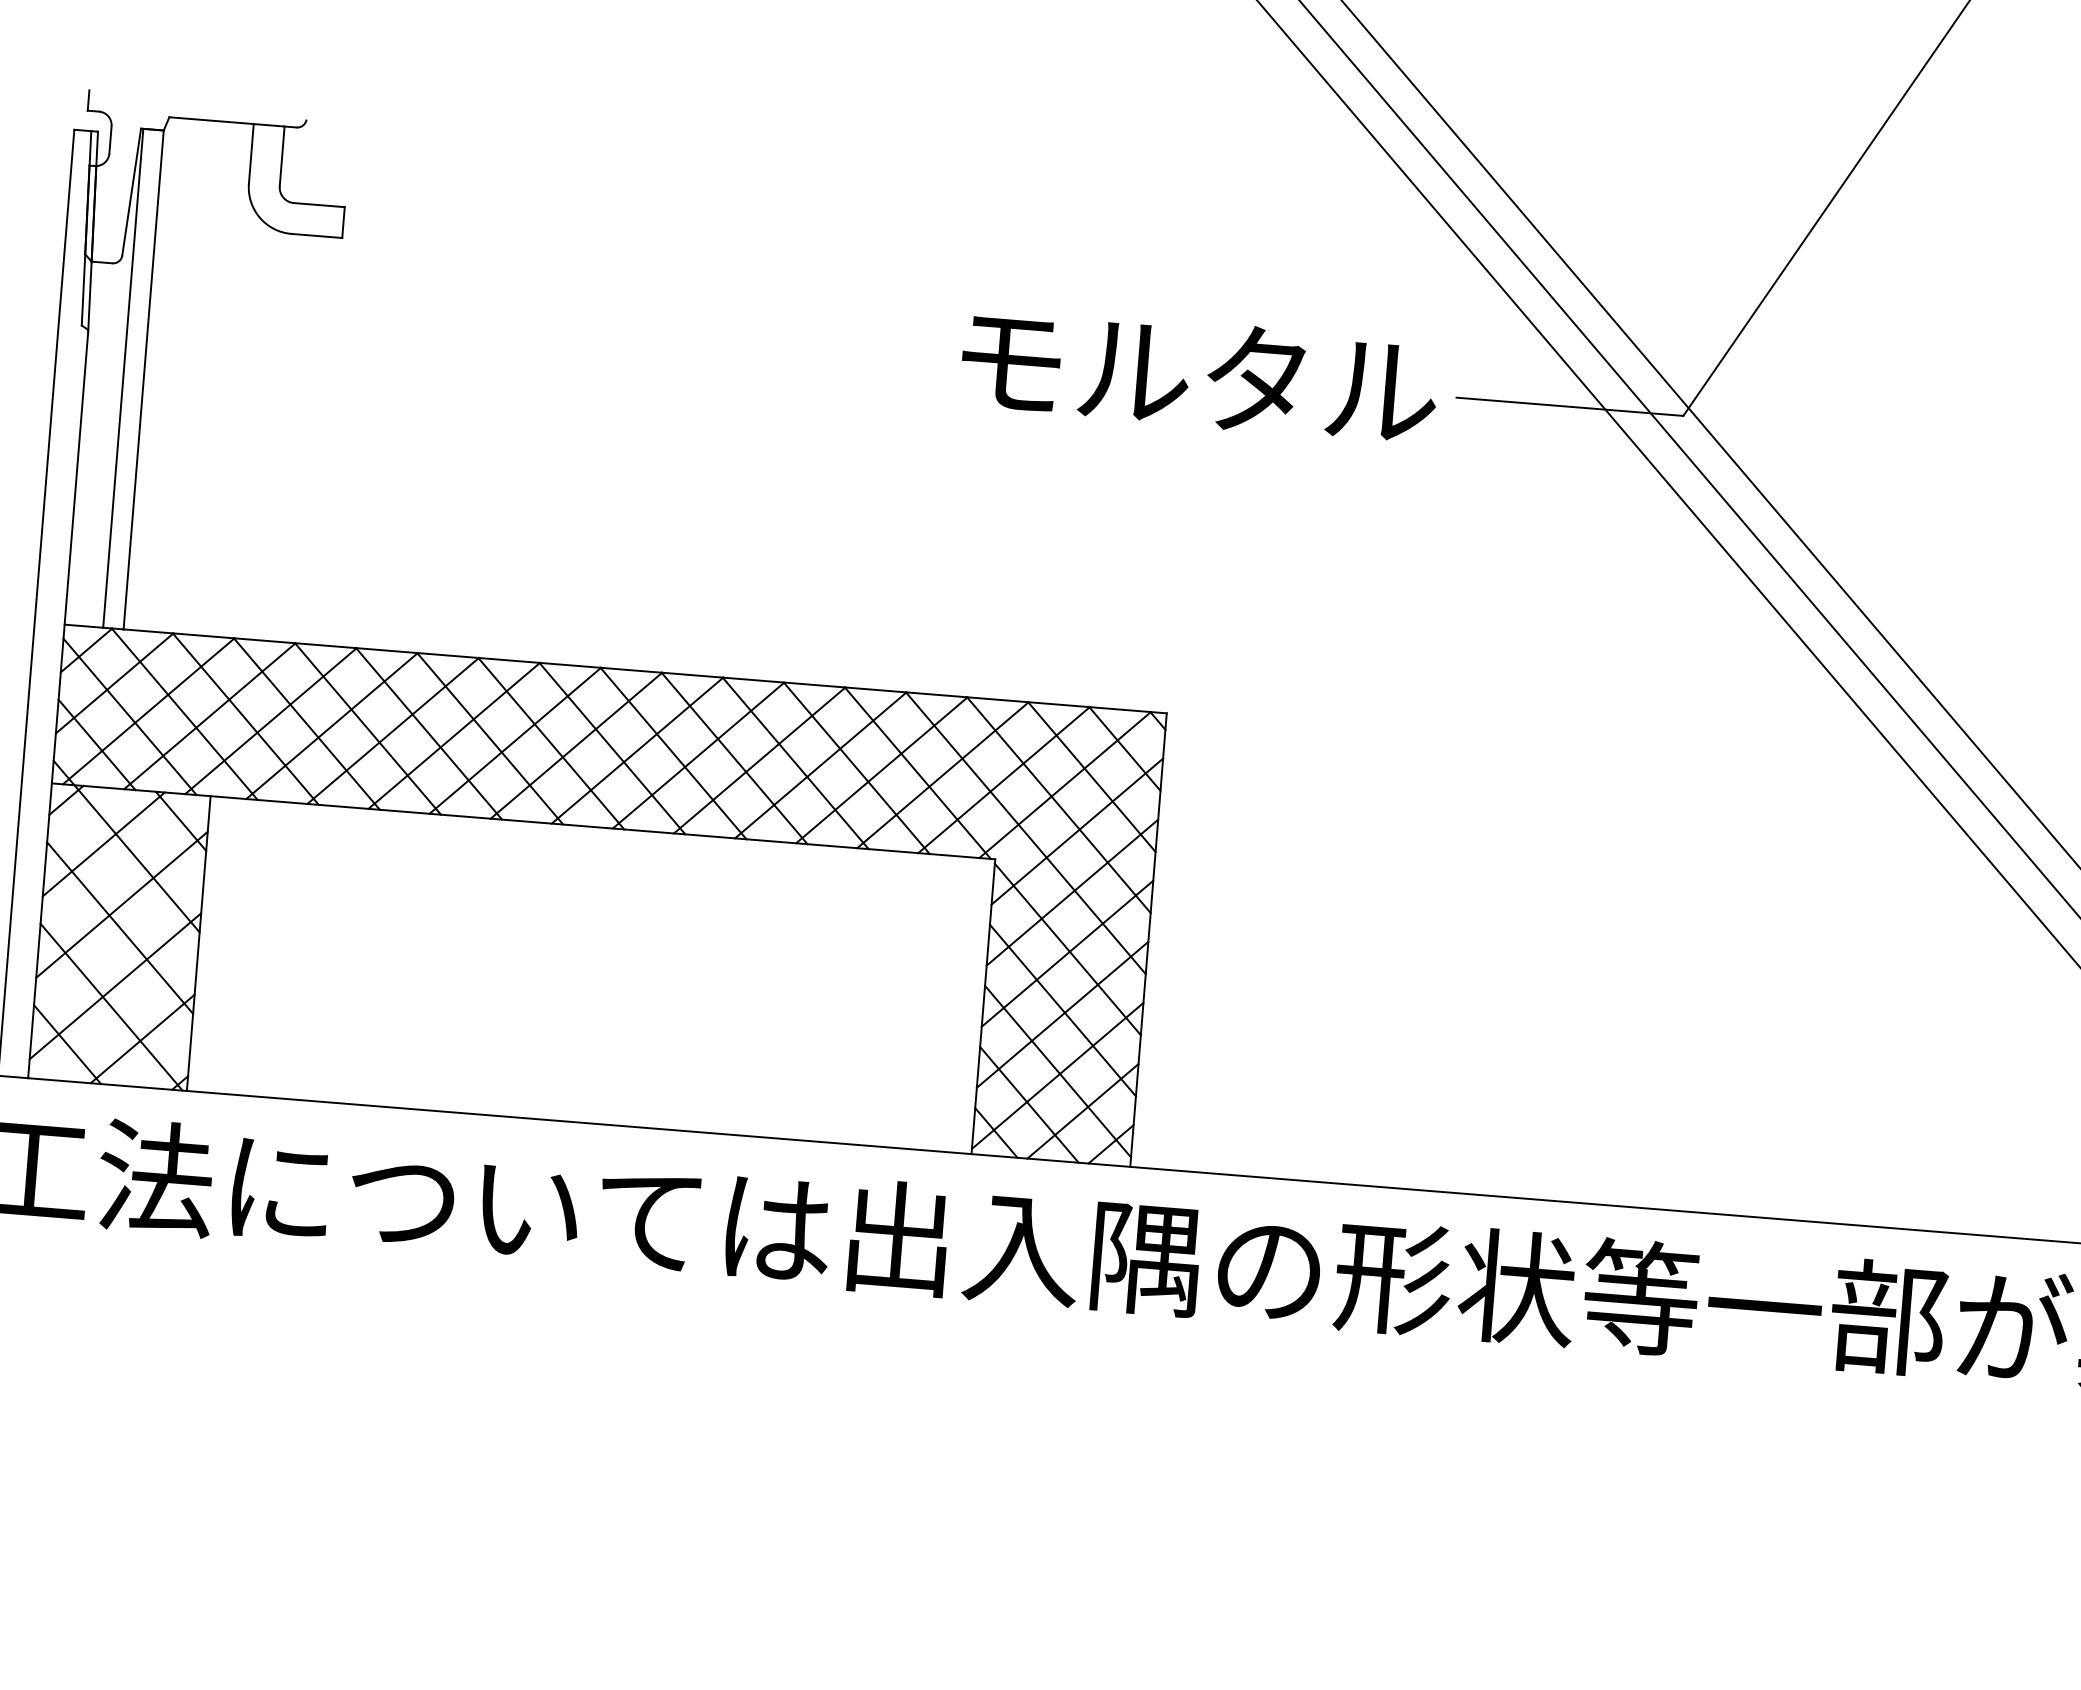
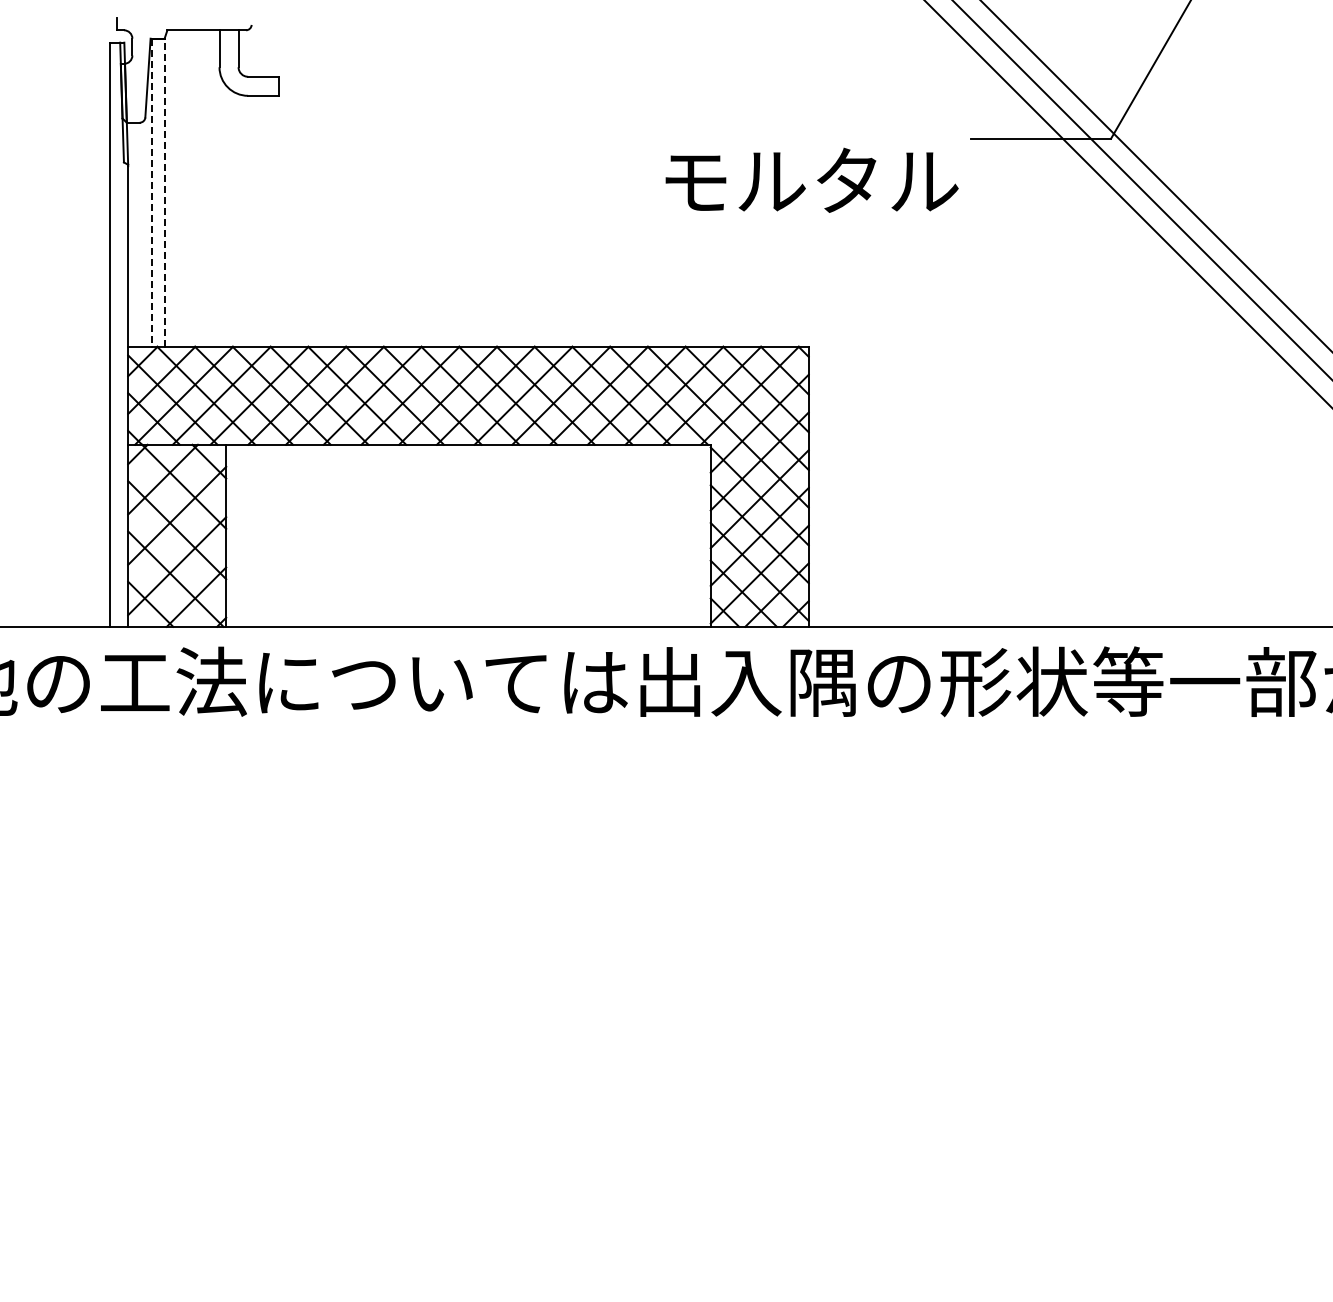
text: (1198, 373) -> (811, 179), moved
line: (123, 379) -> (152, 193), solid -> dashed
line: (143, 379) -> (164, 192), solid -> dashed

